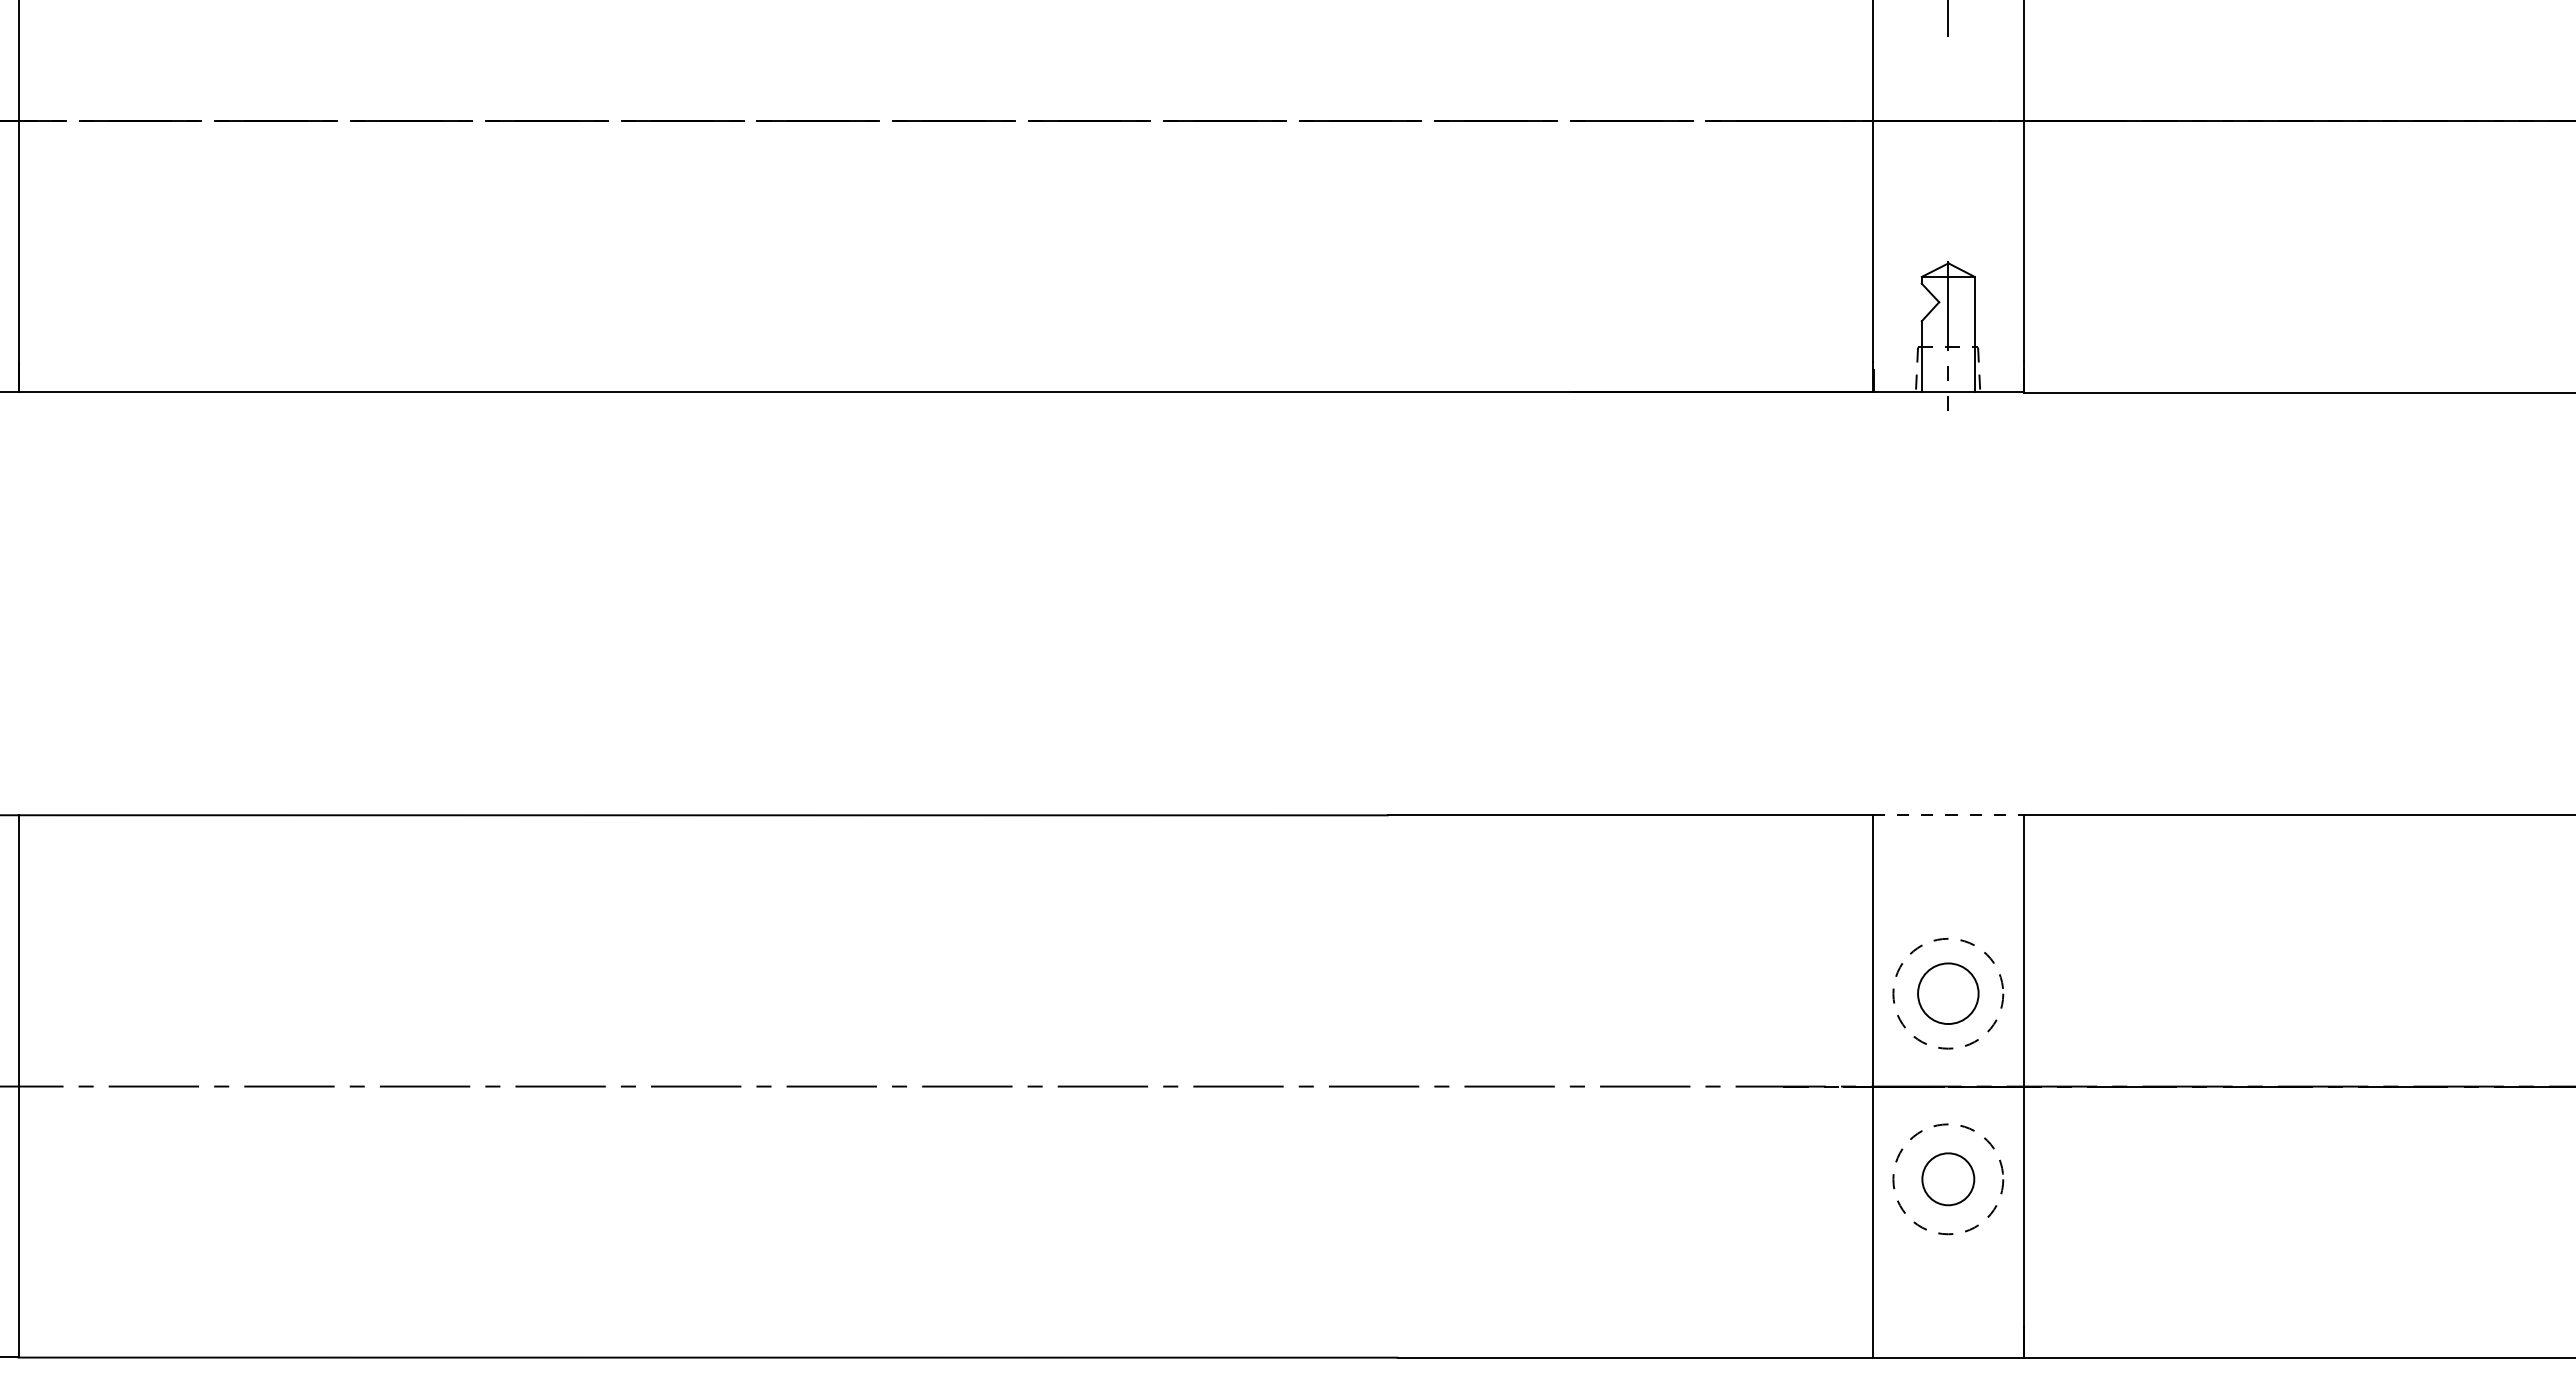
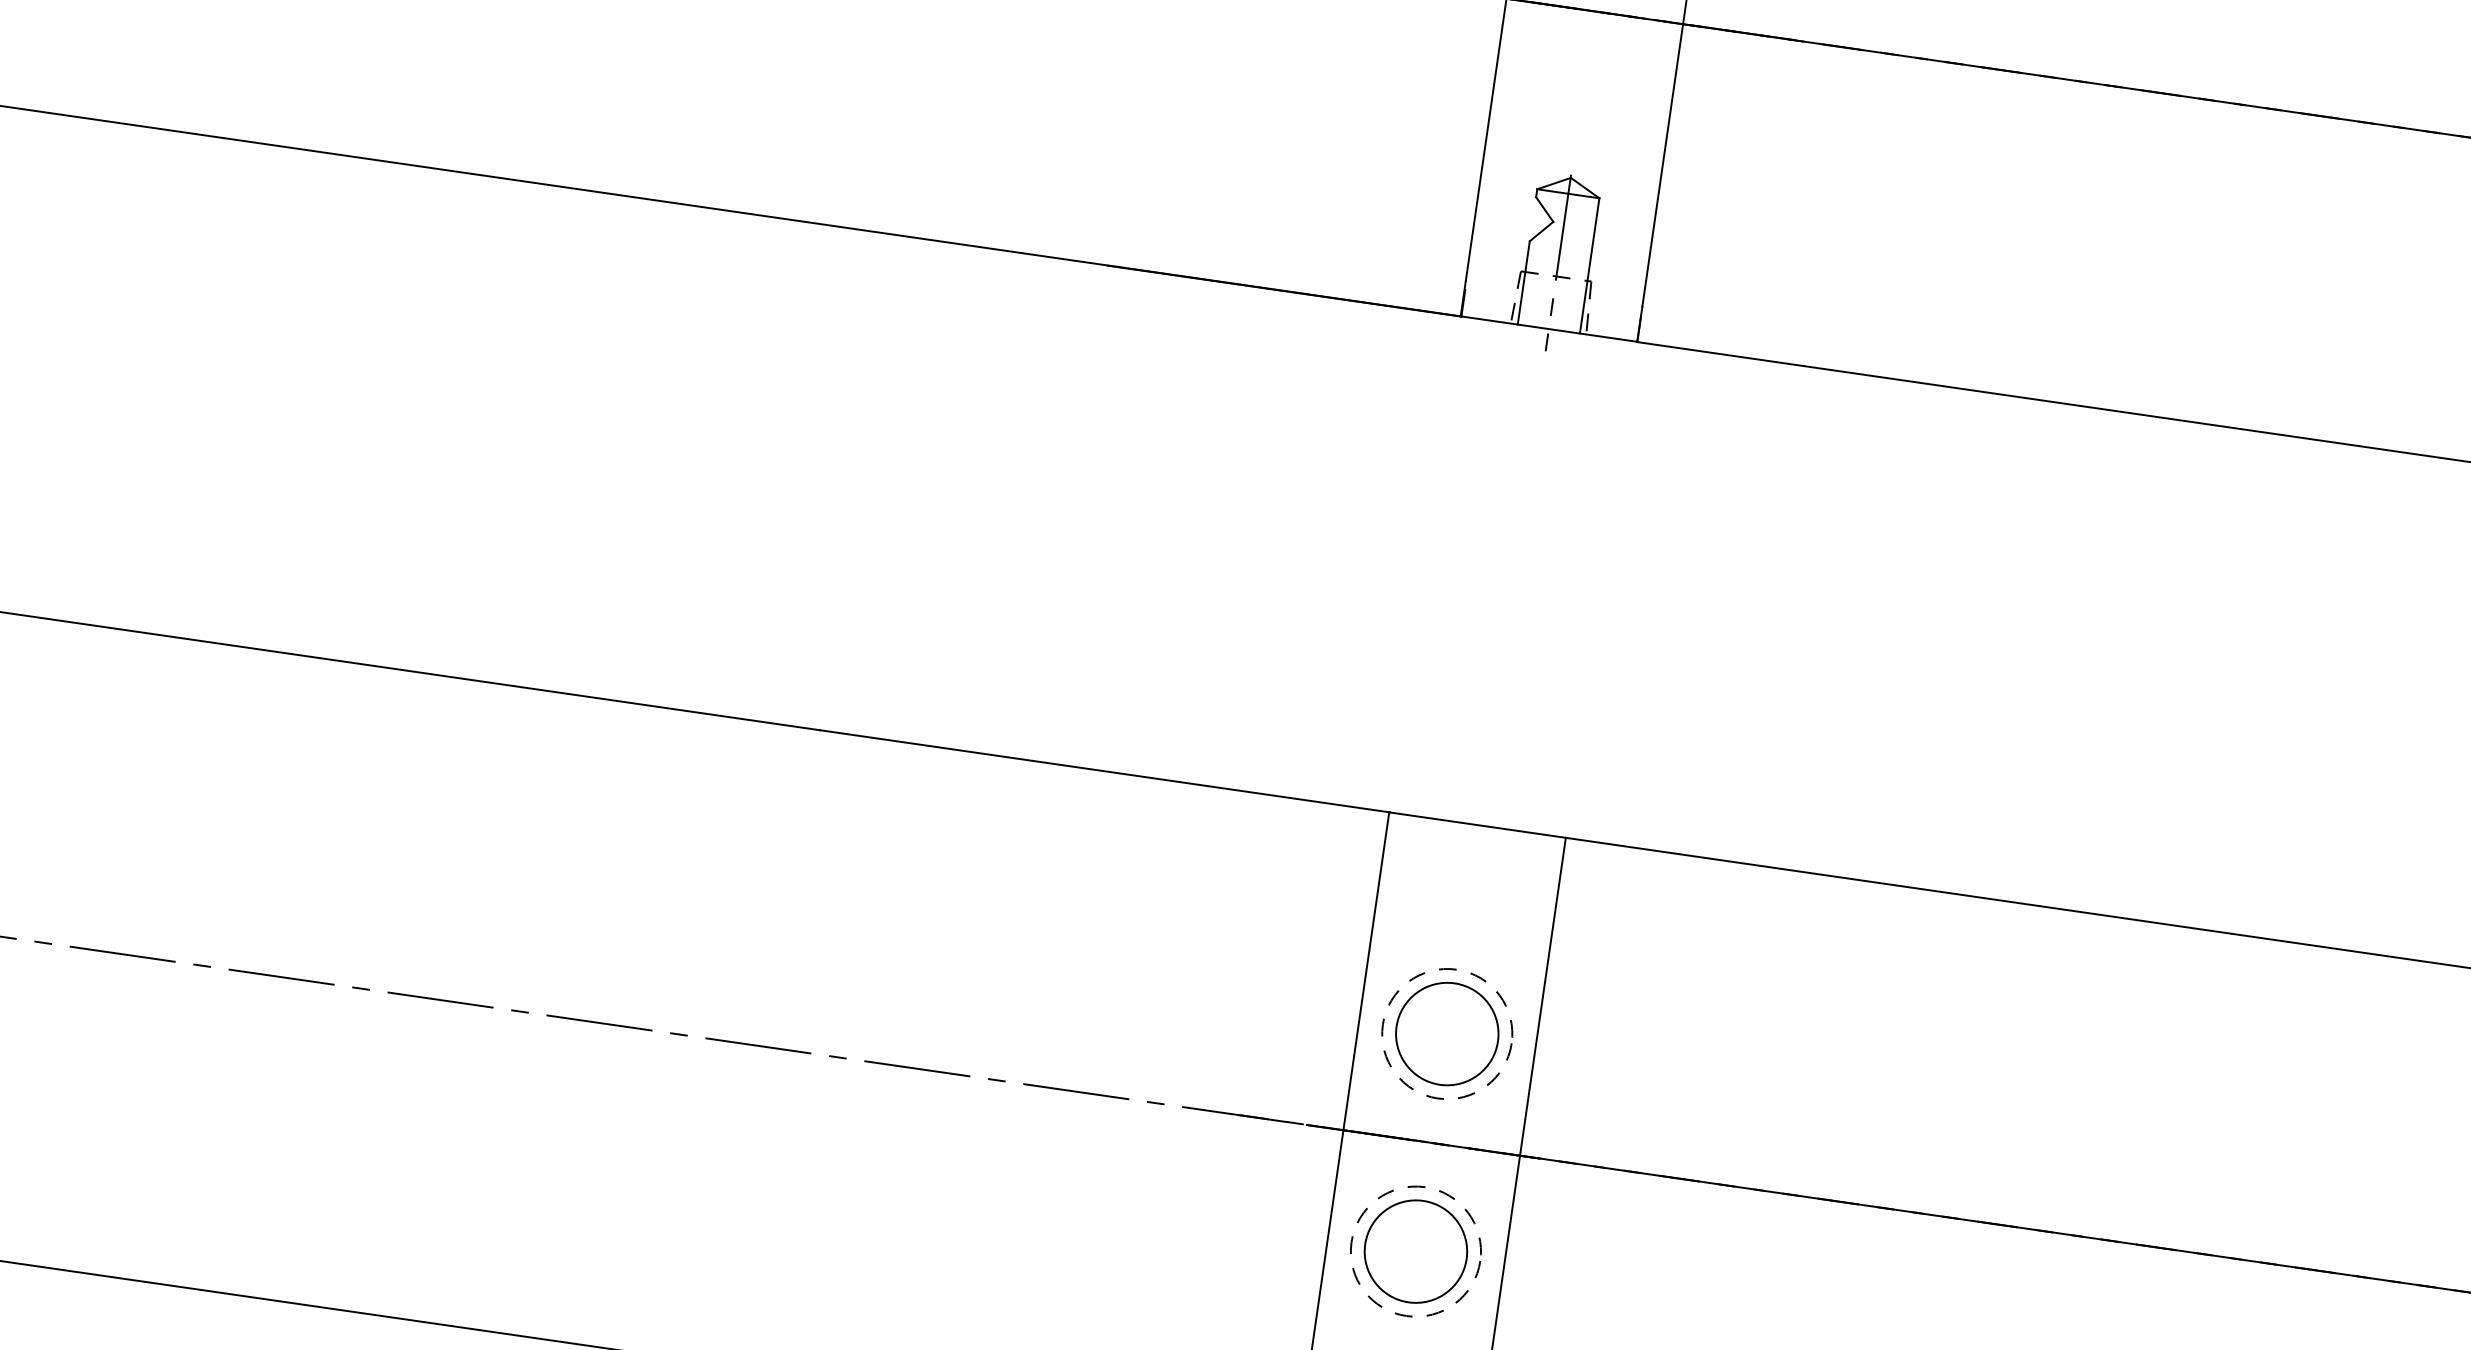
line: (1948, 815) -> (1477, 825), dashed -> solid
circle: (1948, 993) -> (1447, 1033), size x1.43
circle: (1948, 1179) -> (1416, 1251), size x1.67

